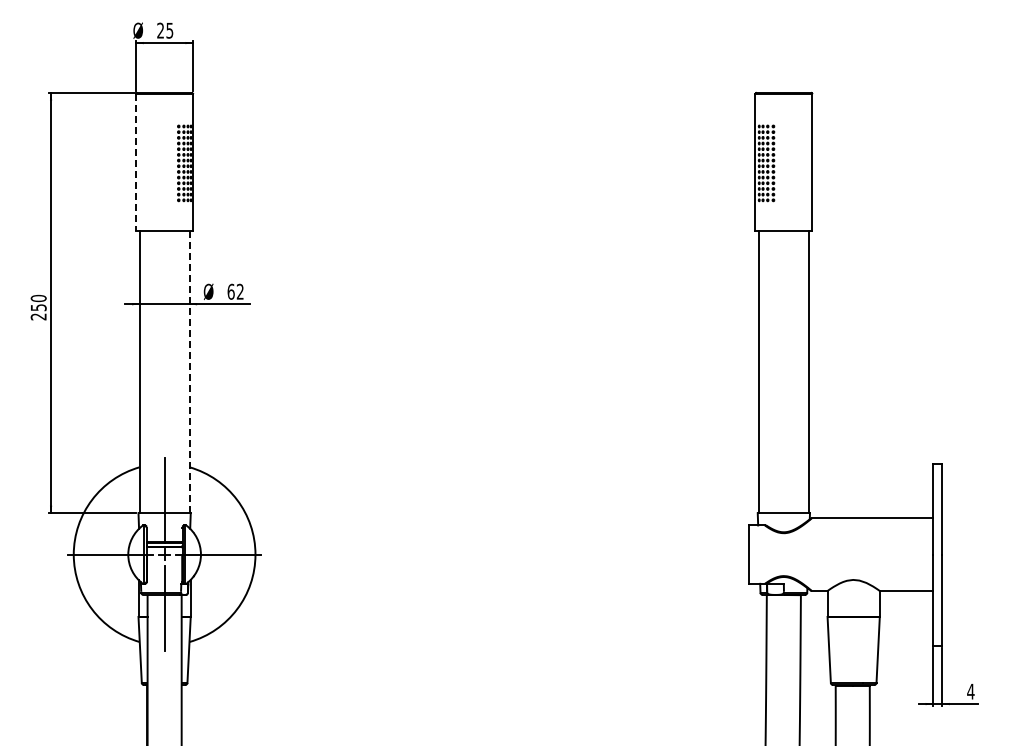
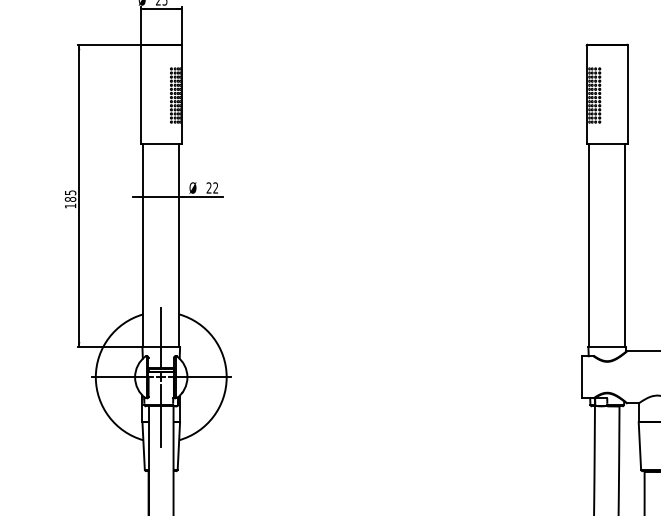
line: (136, 162) -> (141, 94), dashed -> solid
text: (230, 291) -> (208, 187), 62 -> 22
text: (38, 307) -> (70, 199), 250 -> 185
line: (189, 372) -> (179, 246), dashed -> solid

